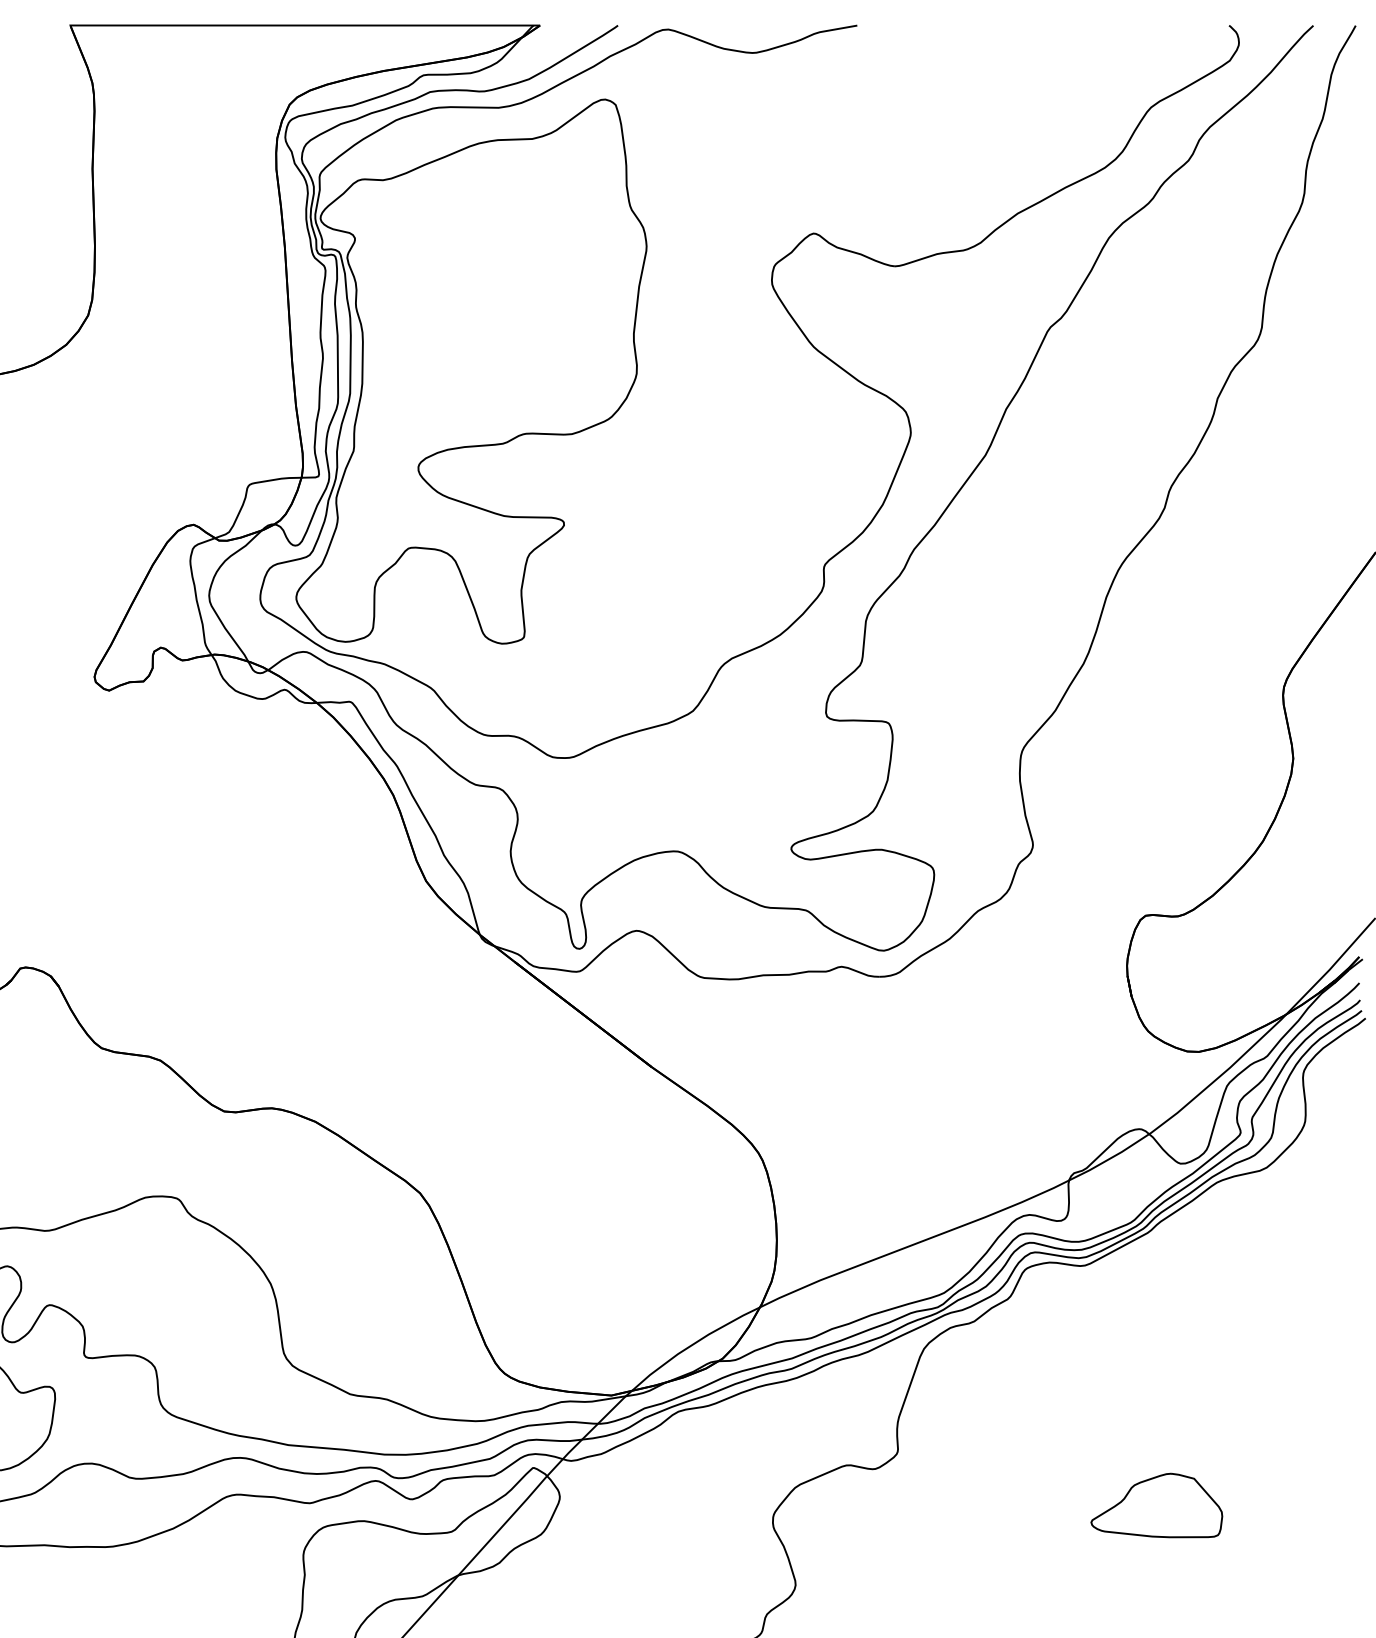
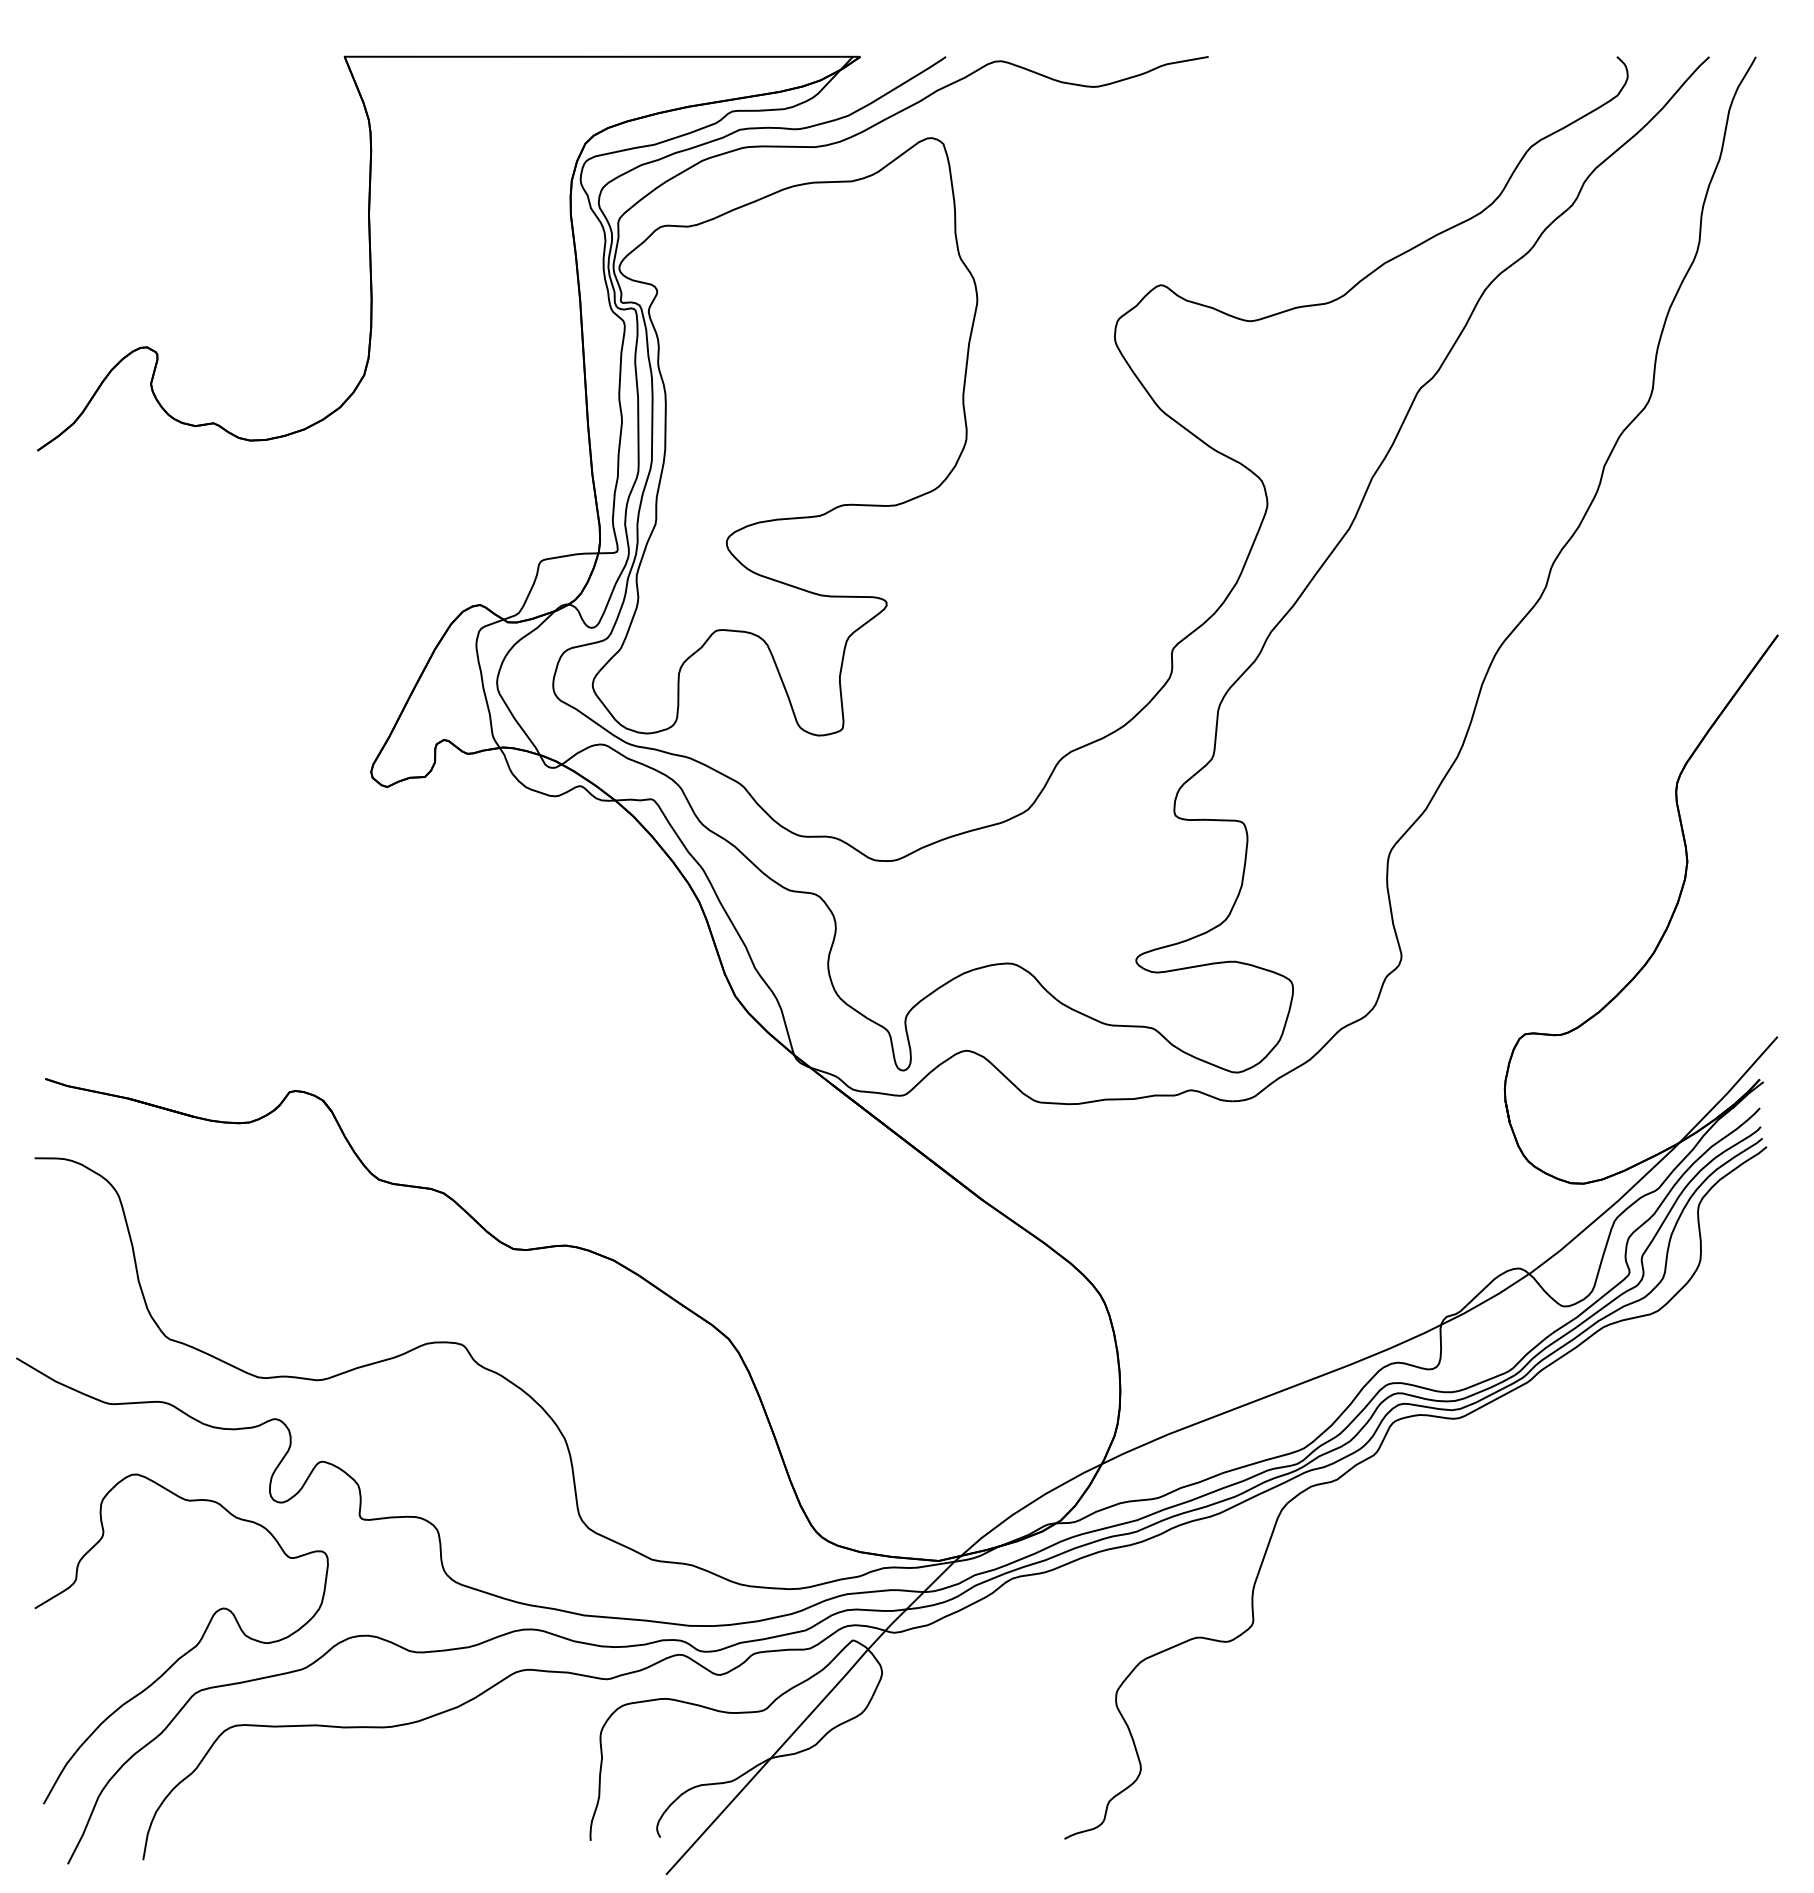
part: (1156, 1505) -> (1537, 1681), removed

